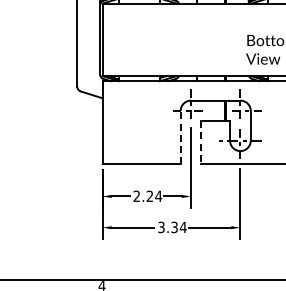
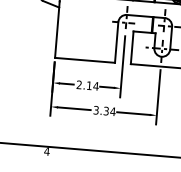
line: (180, 136) -> (116, 41), dashed -> solid
line: (201, 143) -> (132, 48), dashed -> solid
text: (149, 195) -> (89, 85), 2.24 -> 2.14

